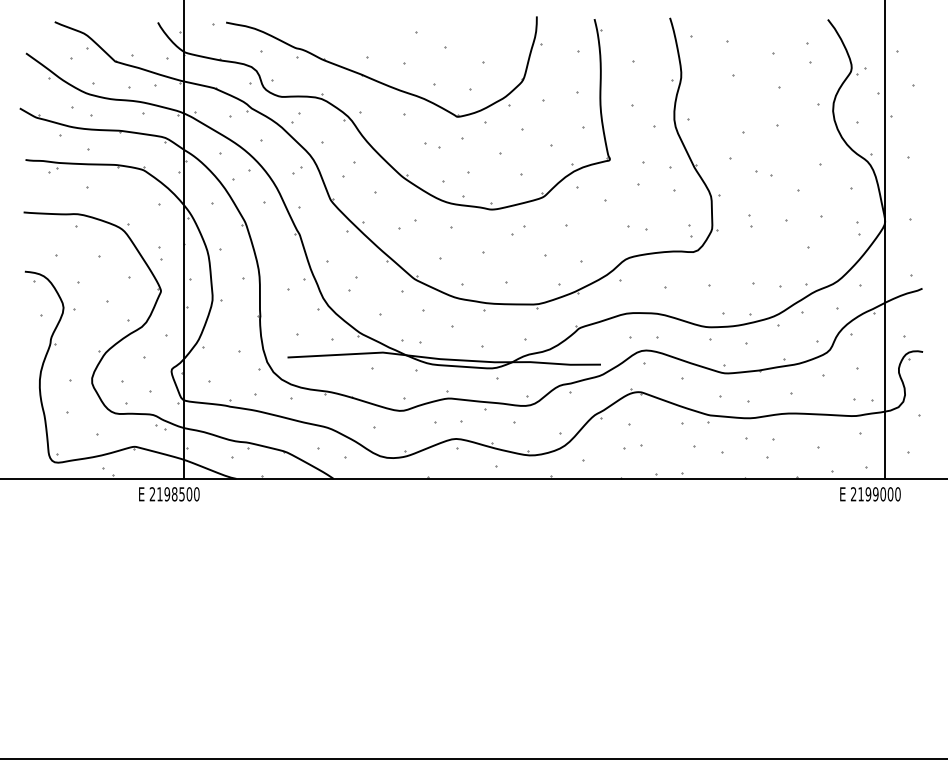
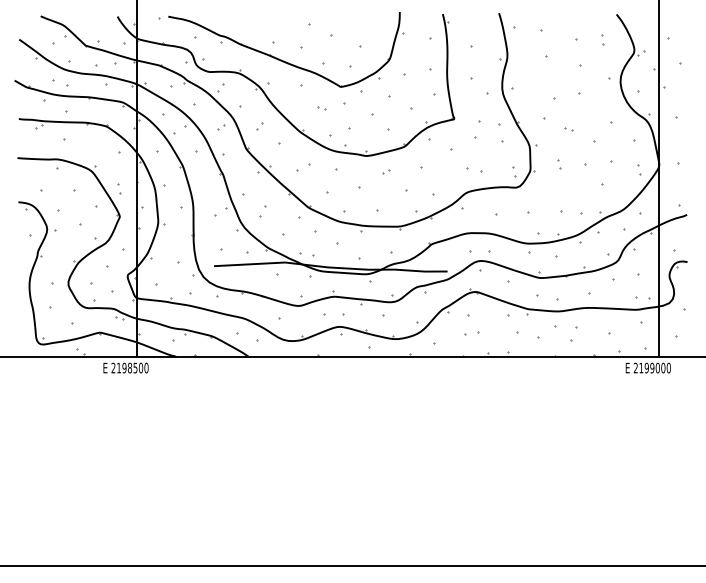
part: (808, 53) -> (602, 39), size x0.62
part: (431, 145) -> (321, 108), size x0.62
part: (348, 170) -> (259, 126), size x0.62
part: (763, 174) -> (568, 129), size x0.62
part: (518, 230) -> (386, 171), size x0.62

